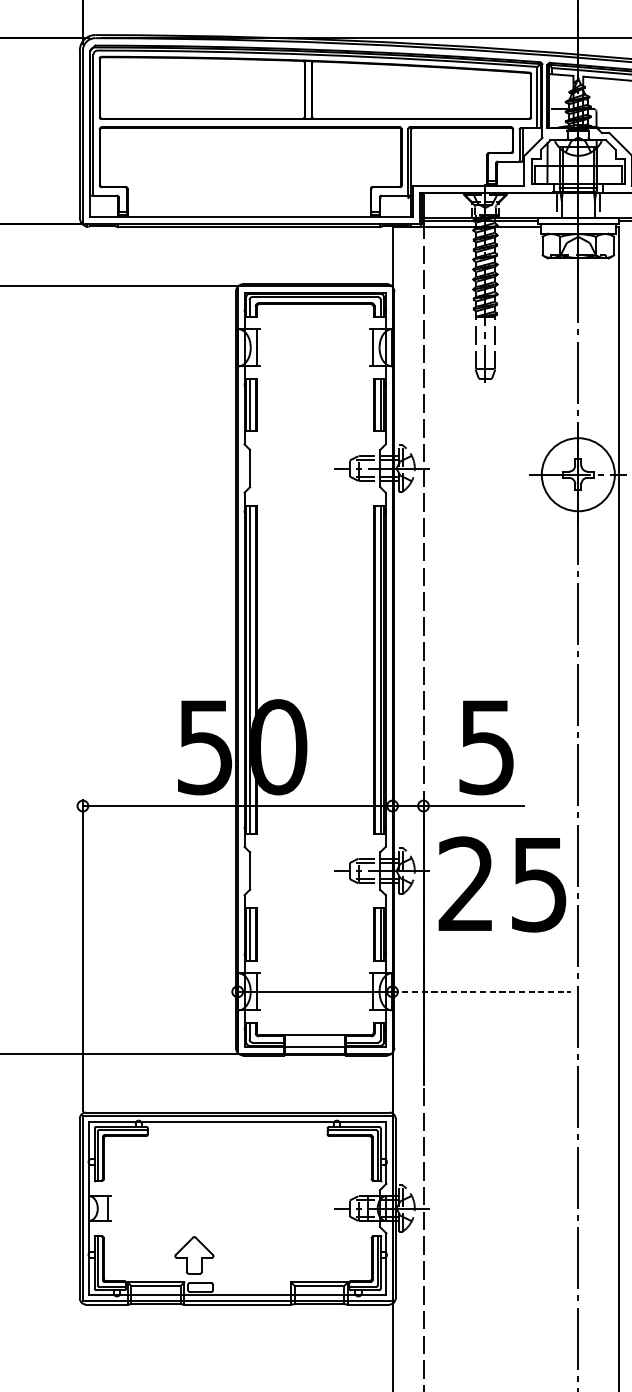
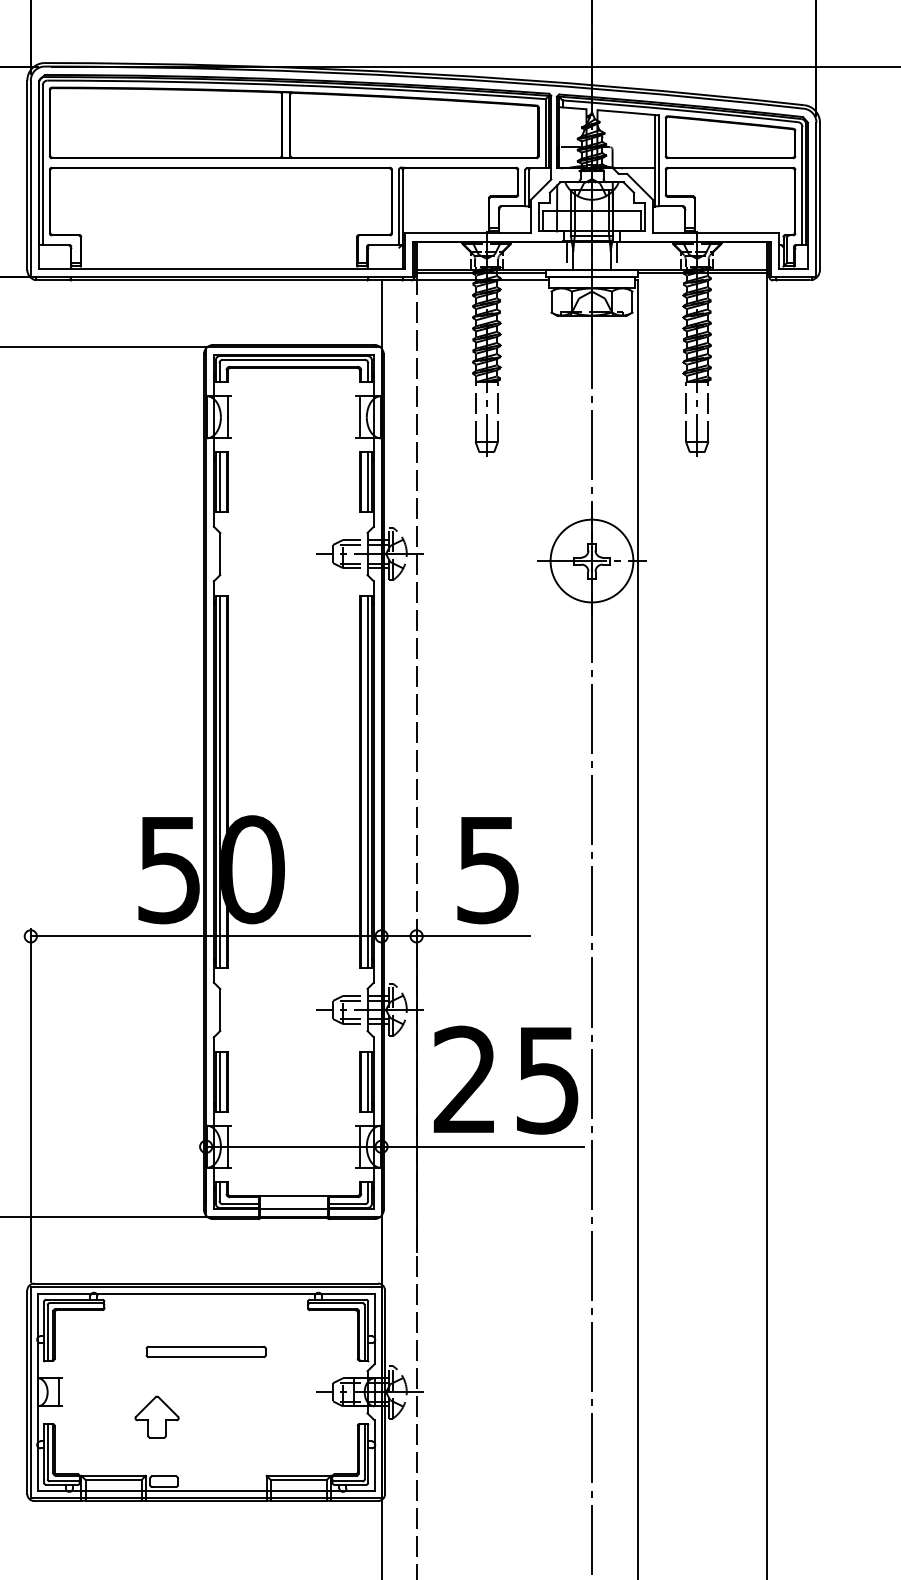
text: (501, 883) -> (505, 1079), moved
line: (482, 991) -> (483, 1146), dashed -> solid
part: (237, 1172) -> (205, 1351), added
part: (193, 1254) -> (156, 1416), moved

